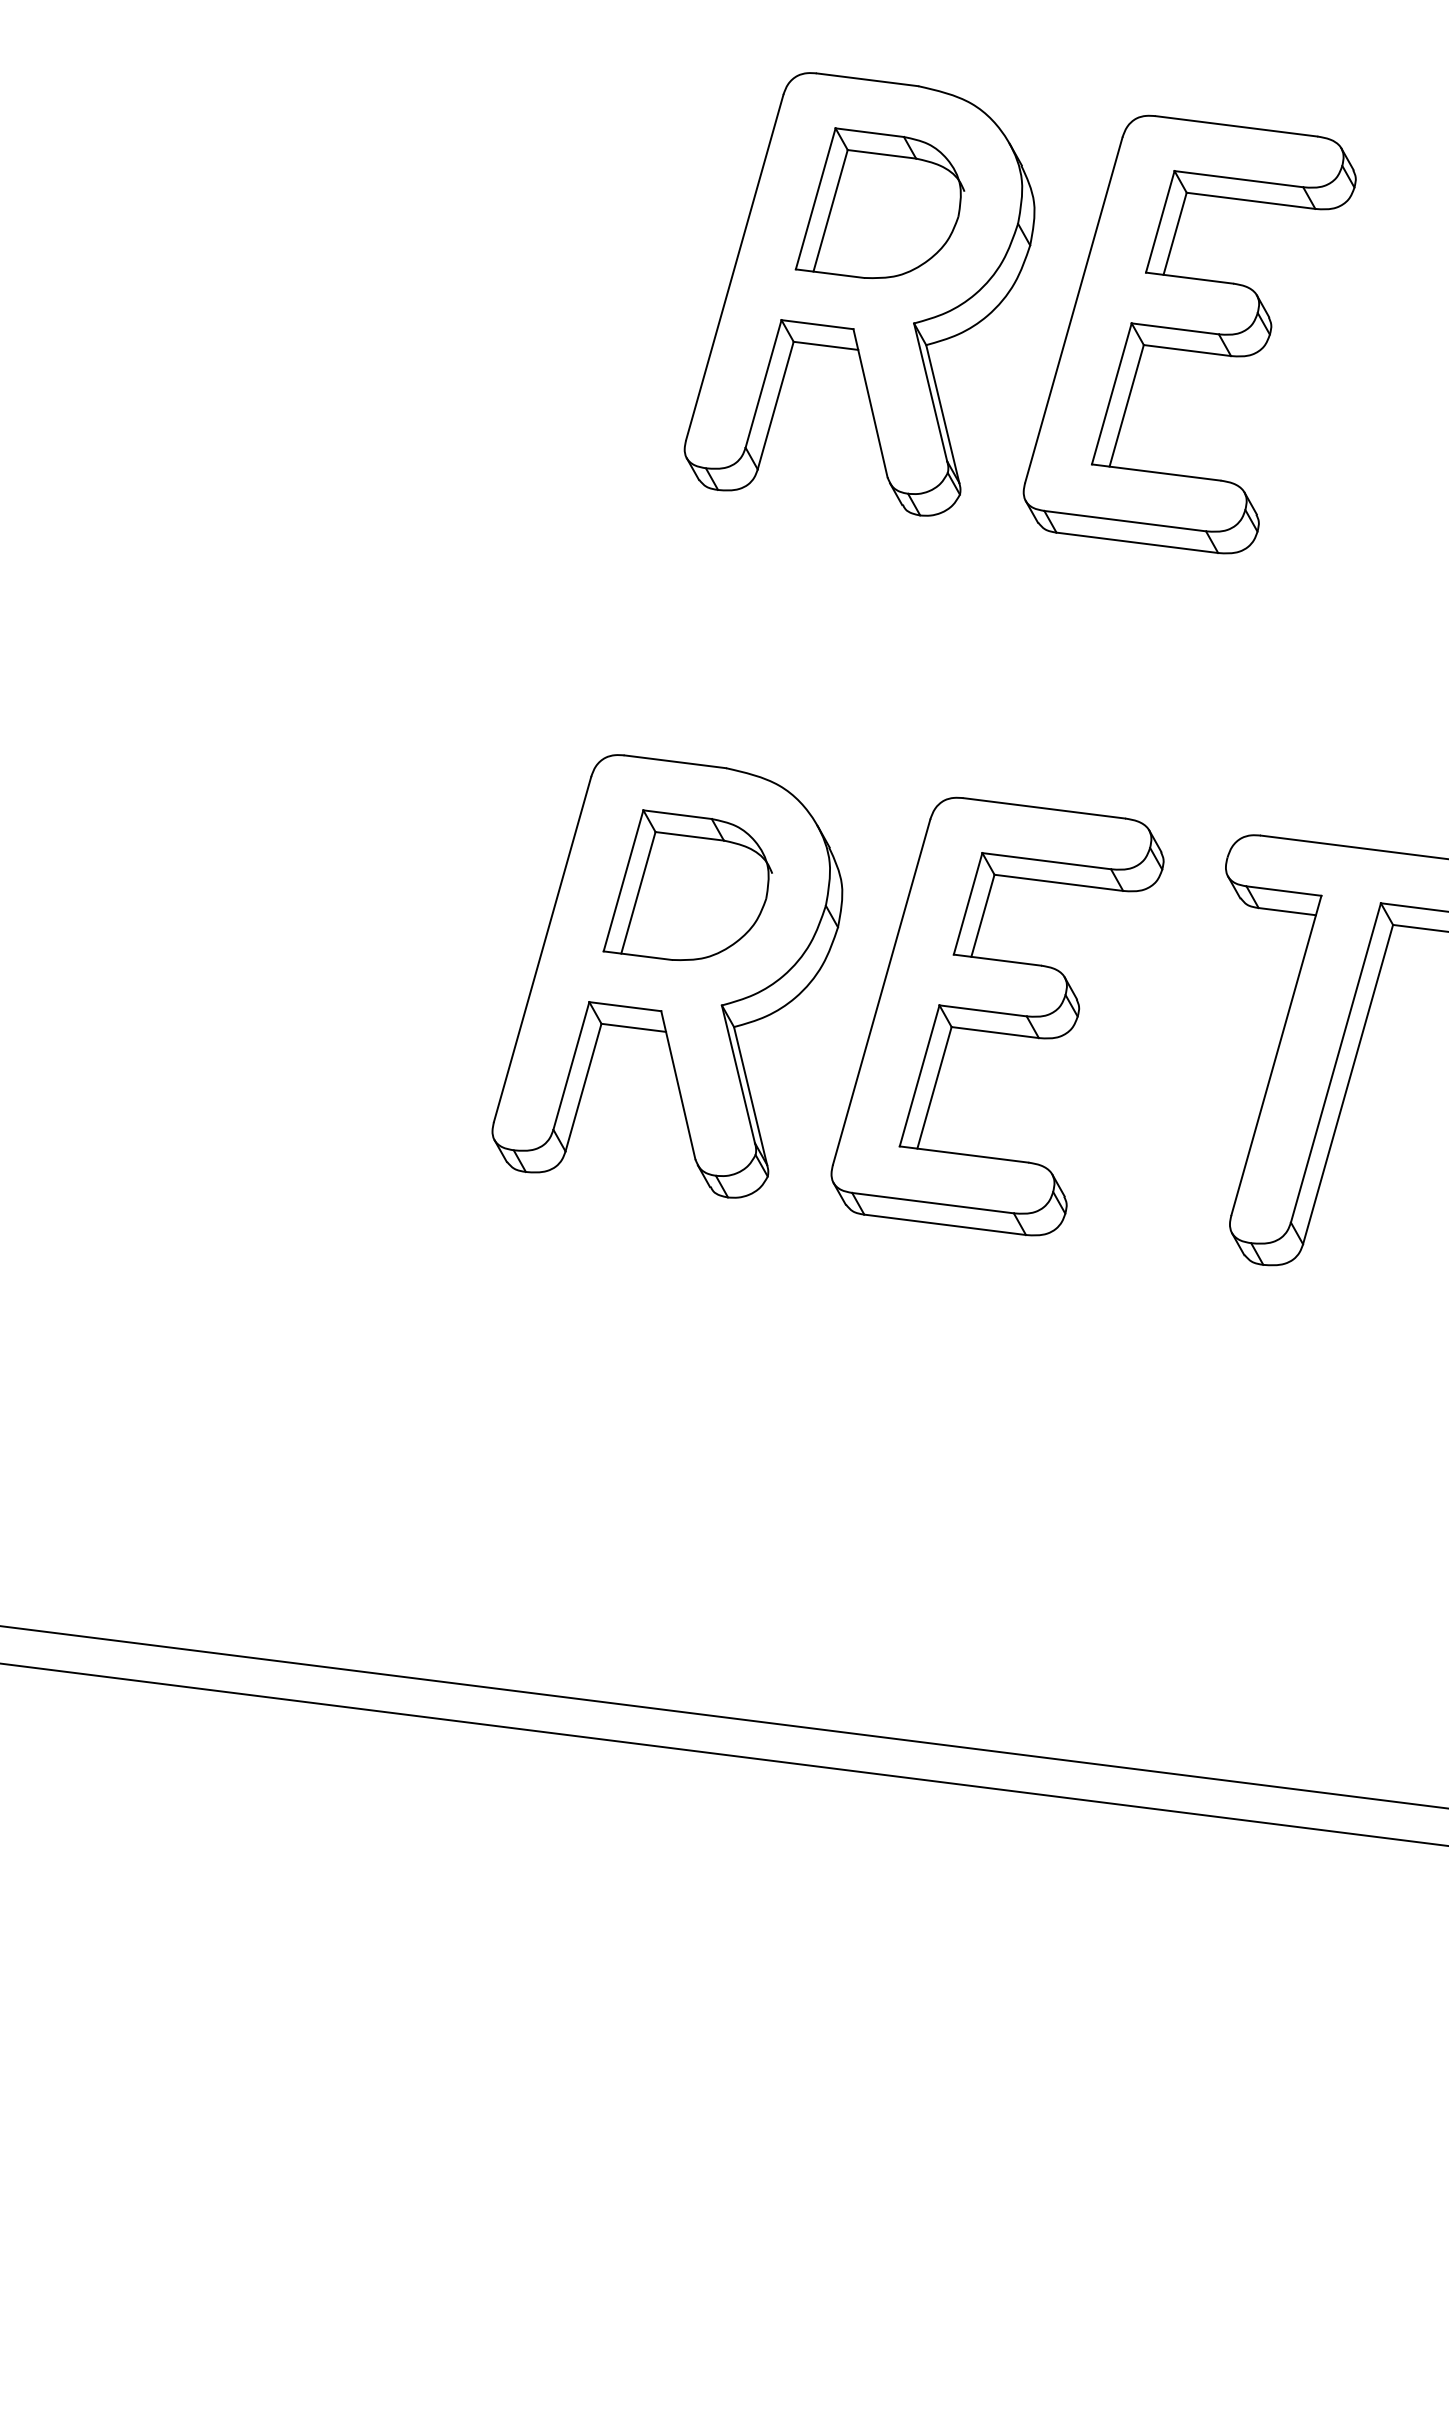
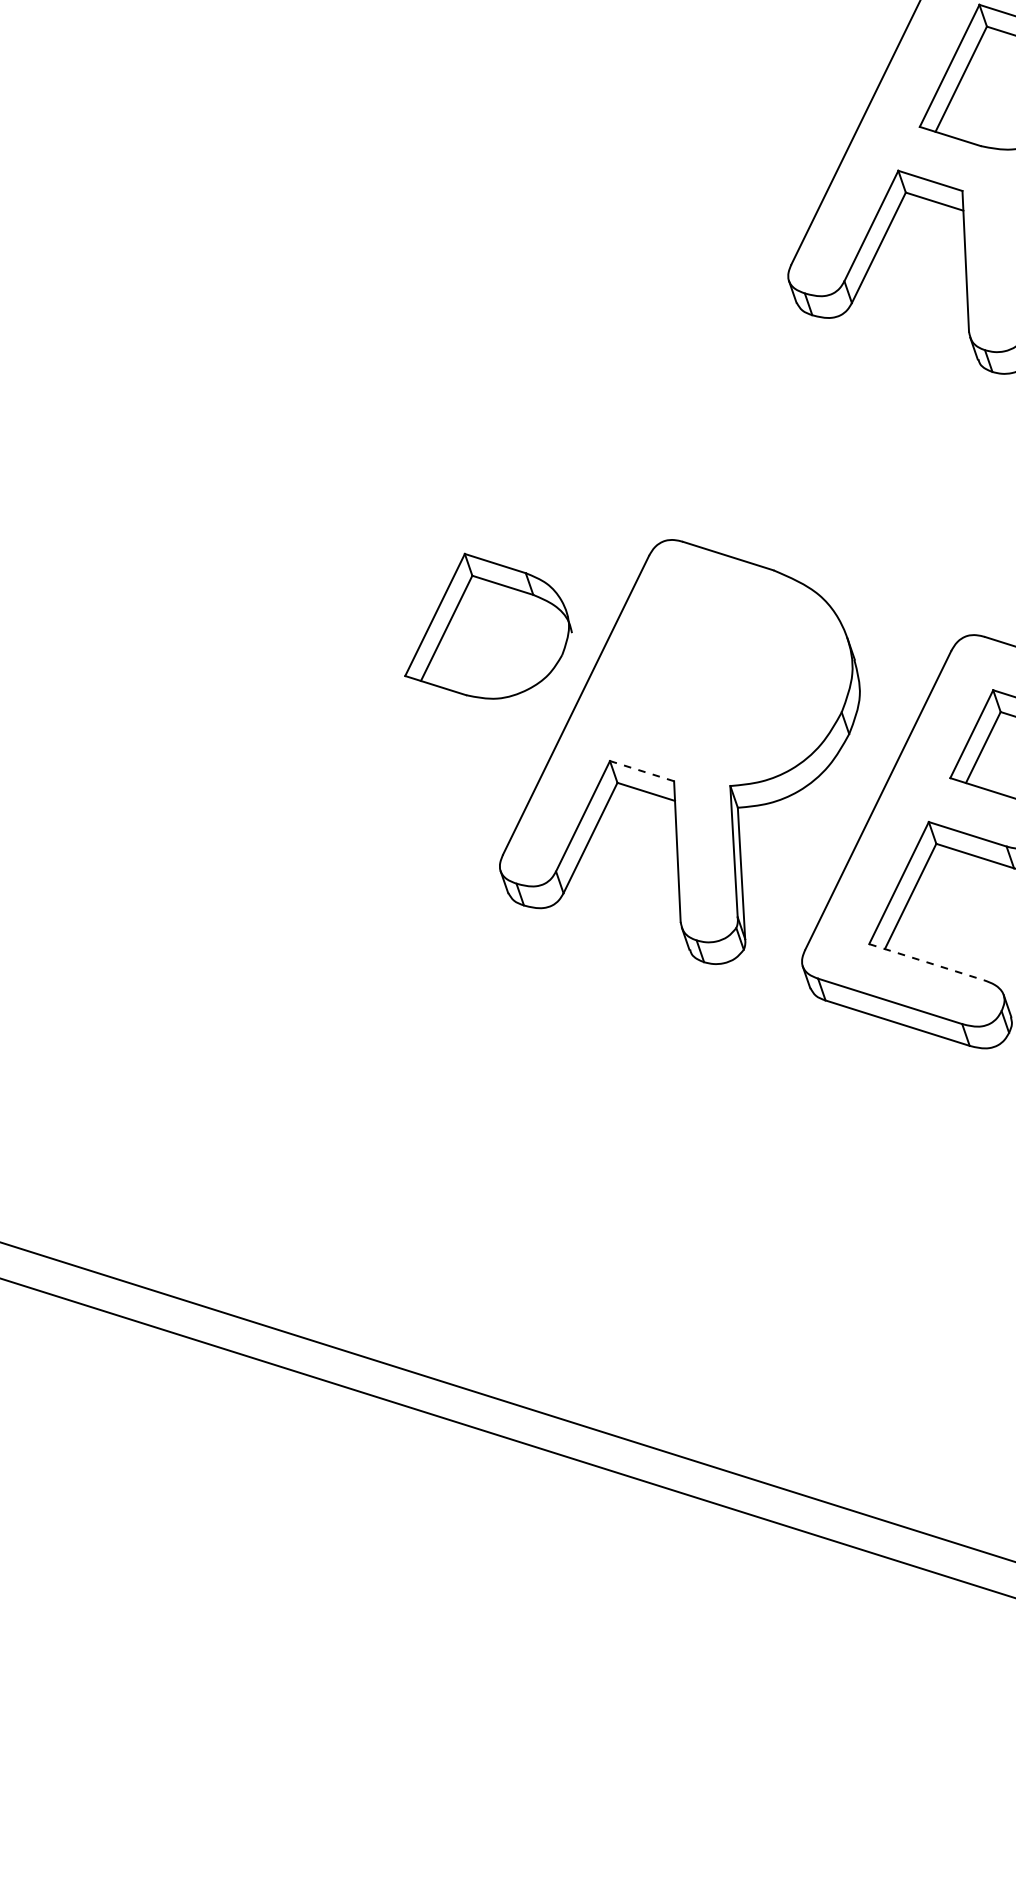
part: (687, 884) -> (492, 628), moved
line: (624, 1006) -> (641, 770), solid -> dashed
line: (964, 1154) -> (926, 962), solid -> dashed

